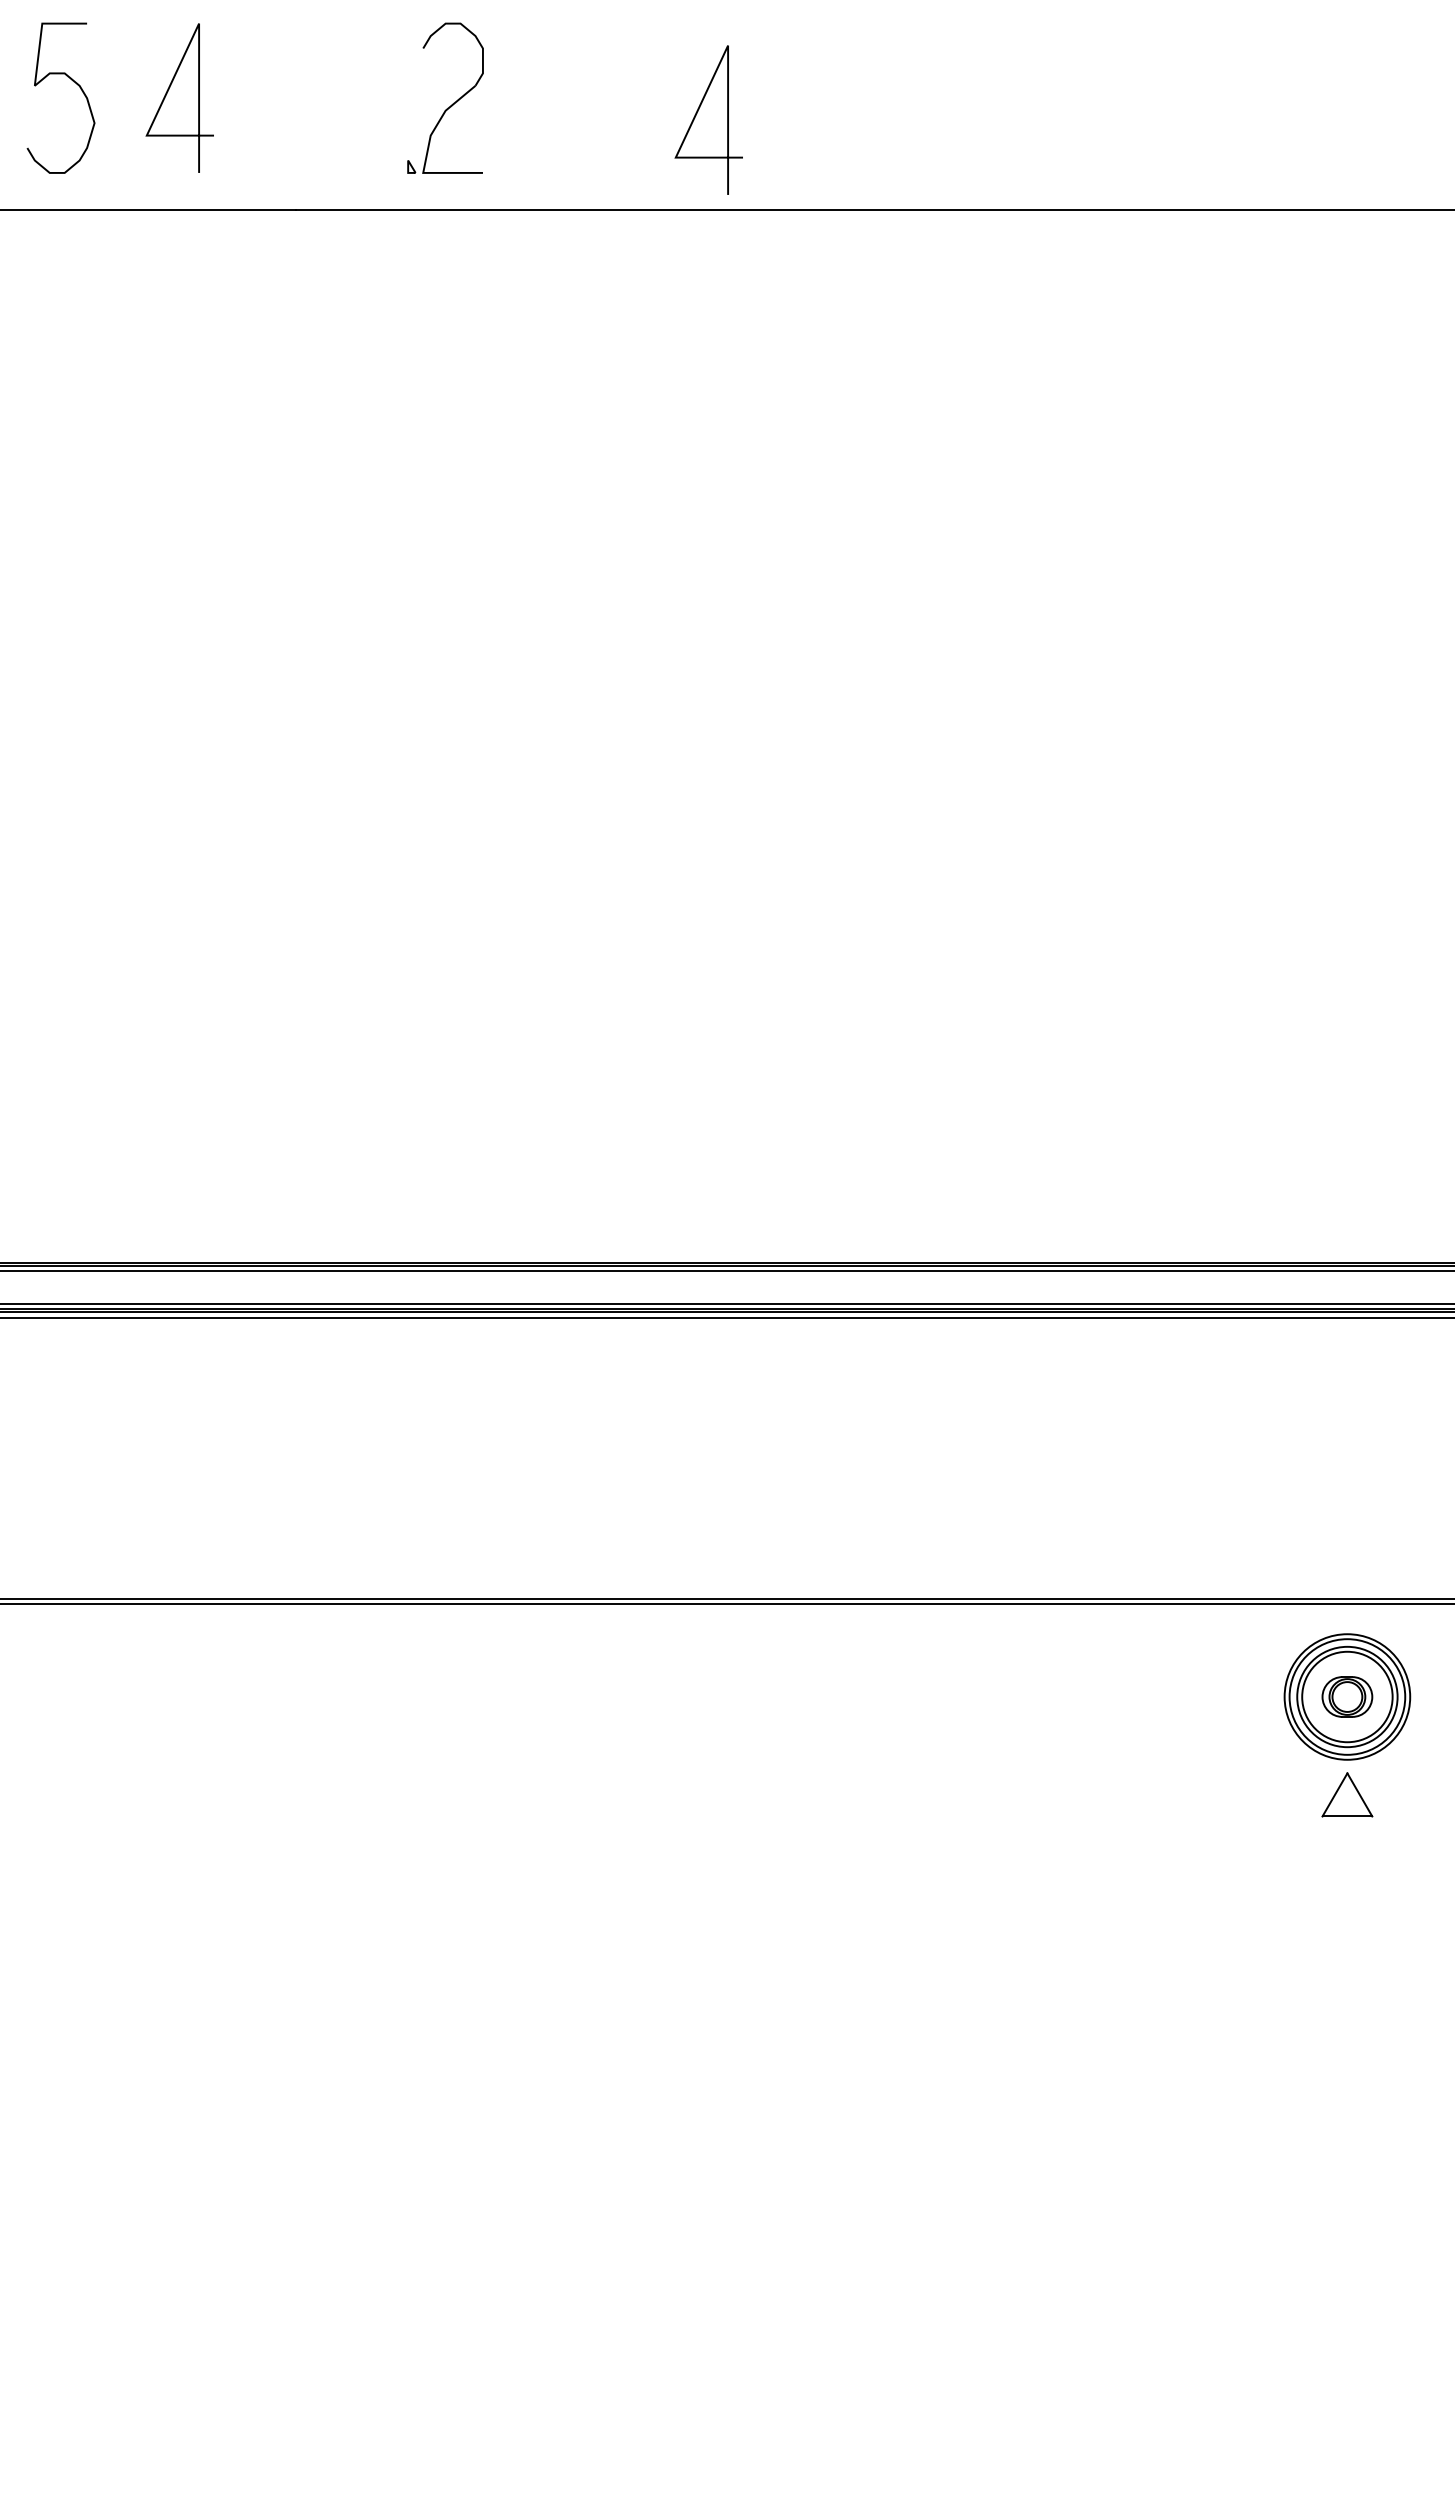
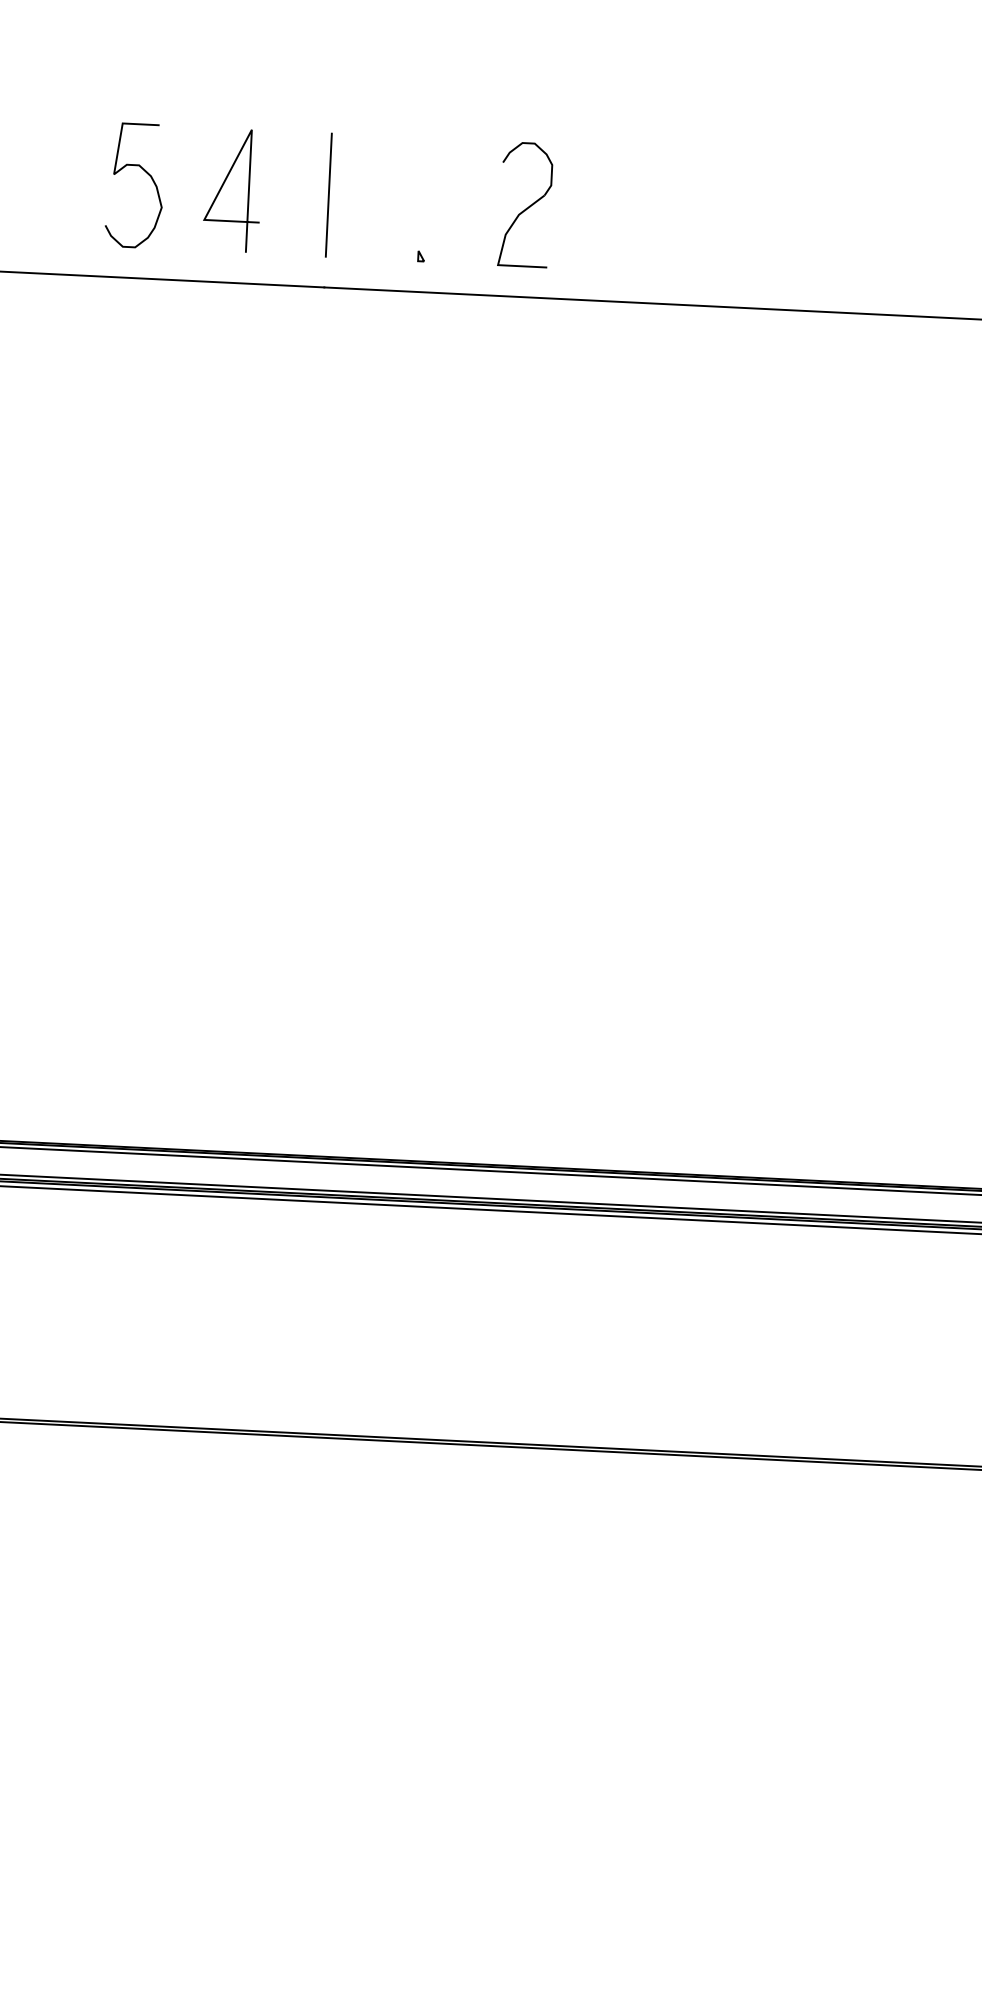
line: (296, 97) -> (329, 194), added
part: (452, 97) -> (525, 204), moved
line: (697, 113) -> (658, 223), removed

